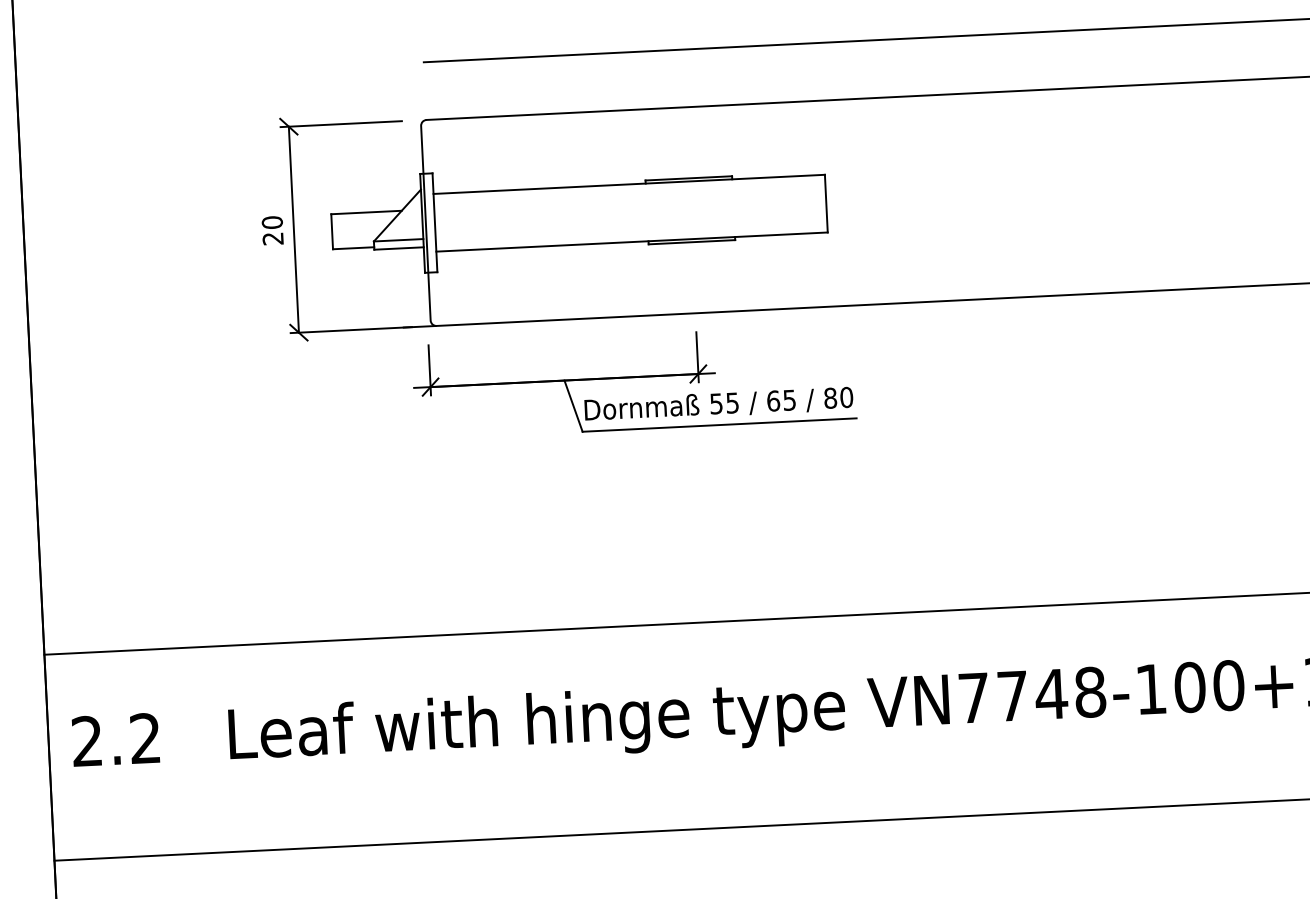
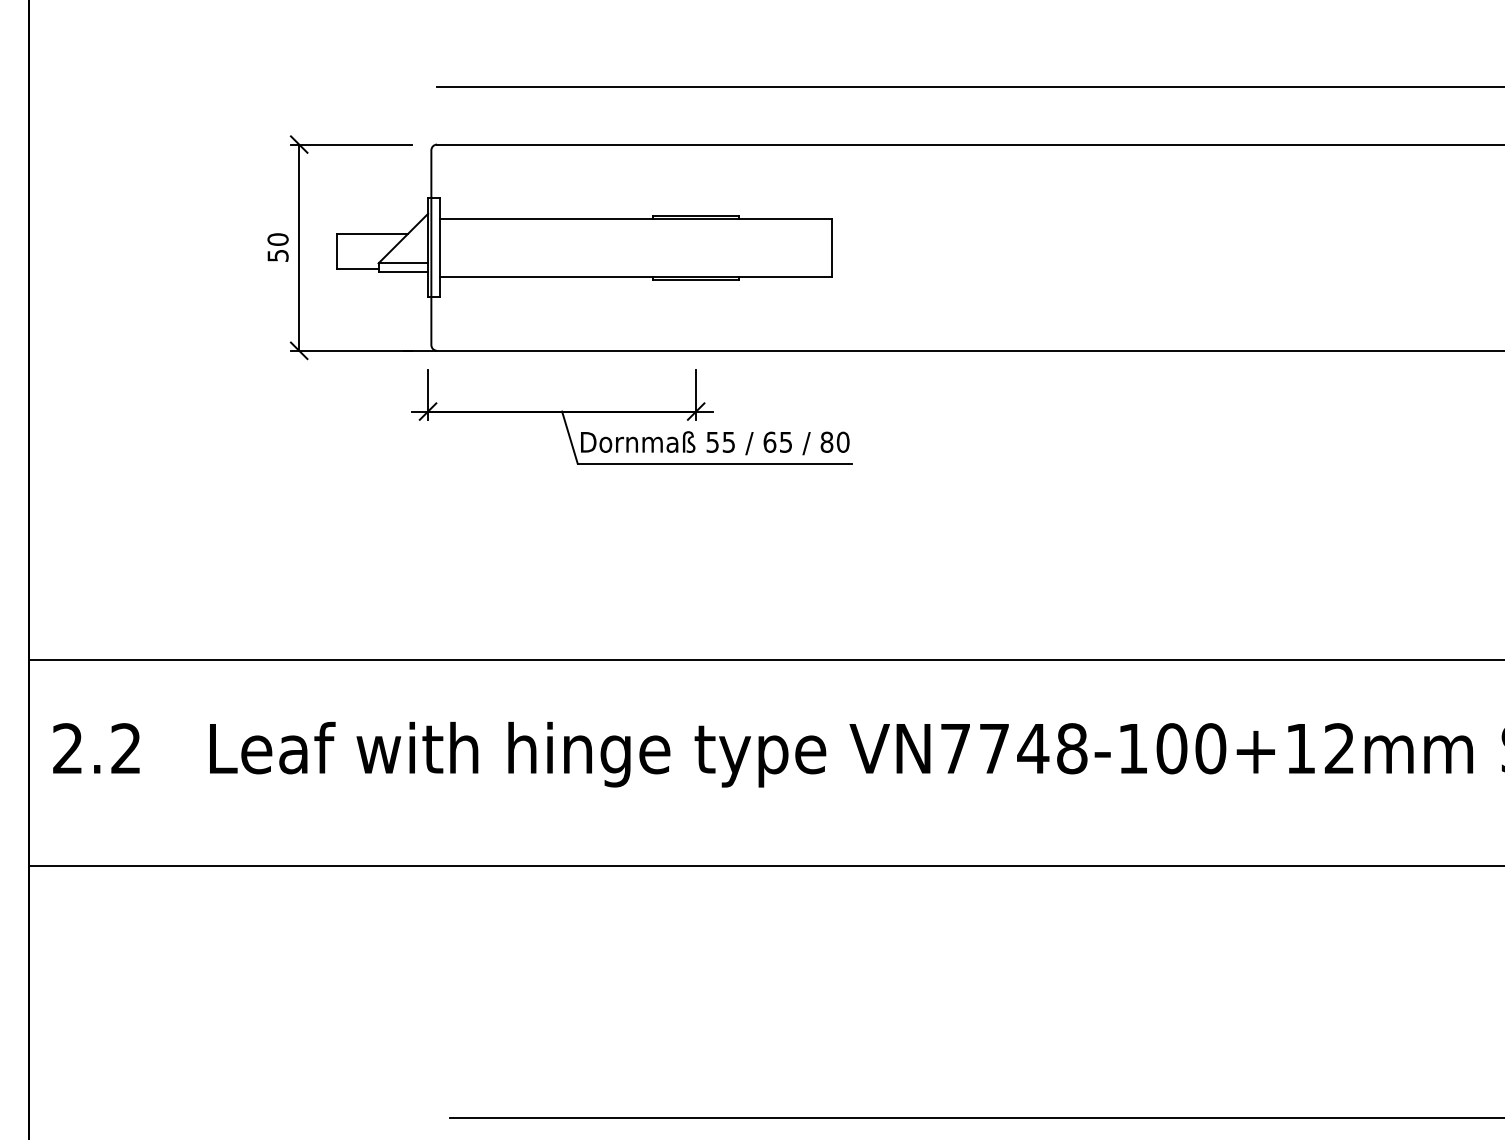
text: (272, 238) -> (277, 255), 20 -> 50

